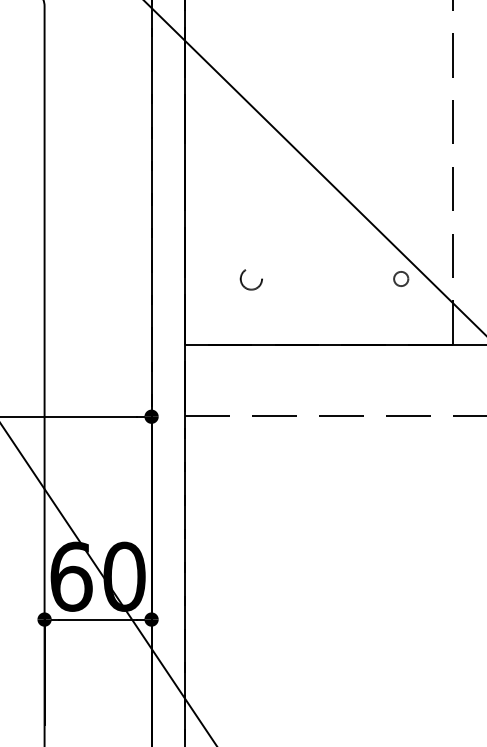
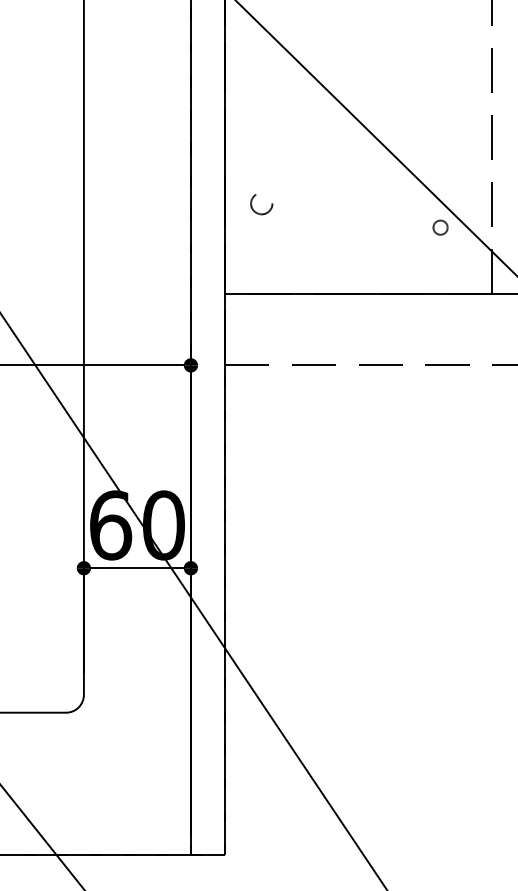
circle: (251, 279) -> (261, 204), moved

